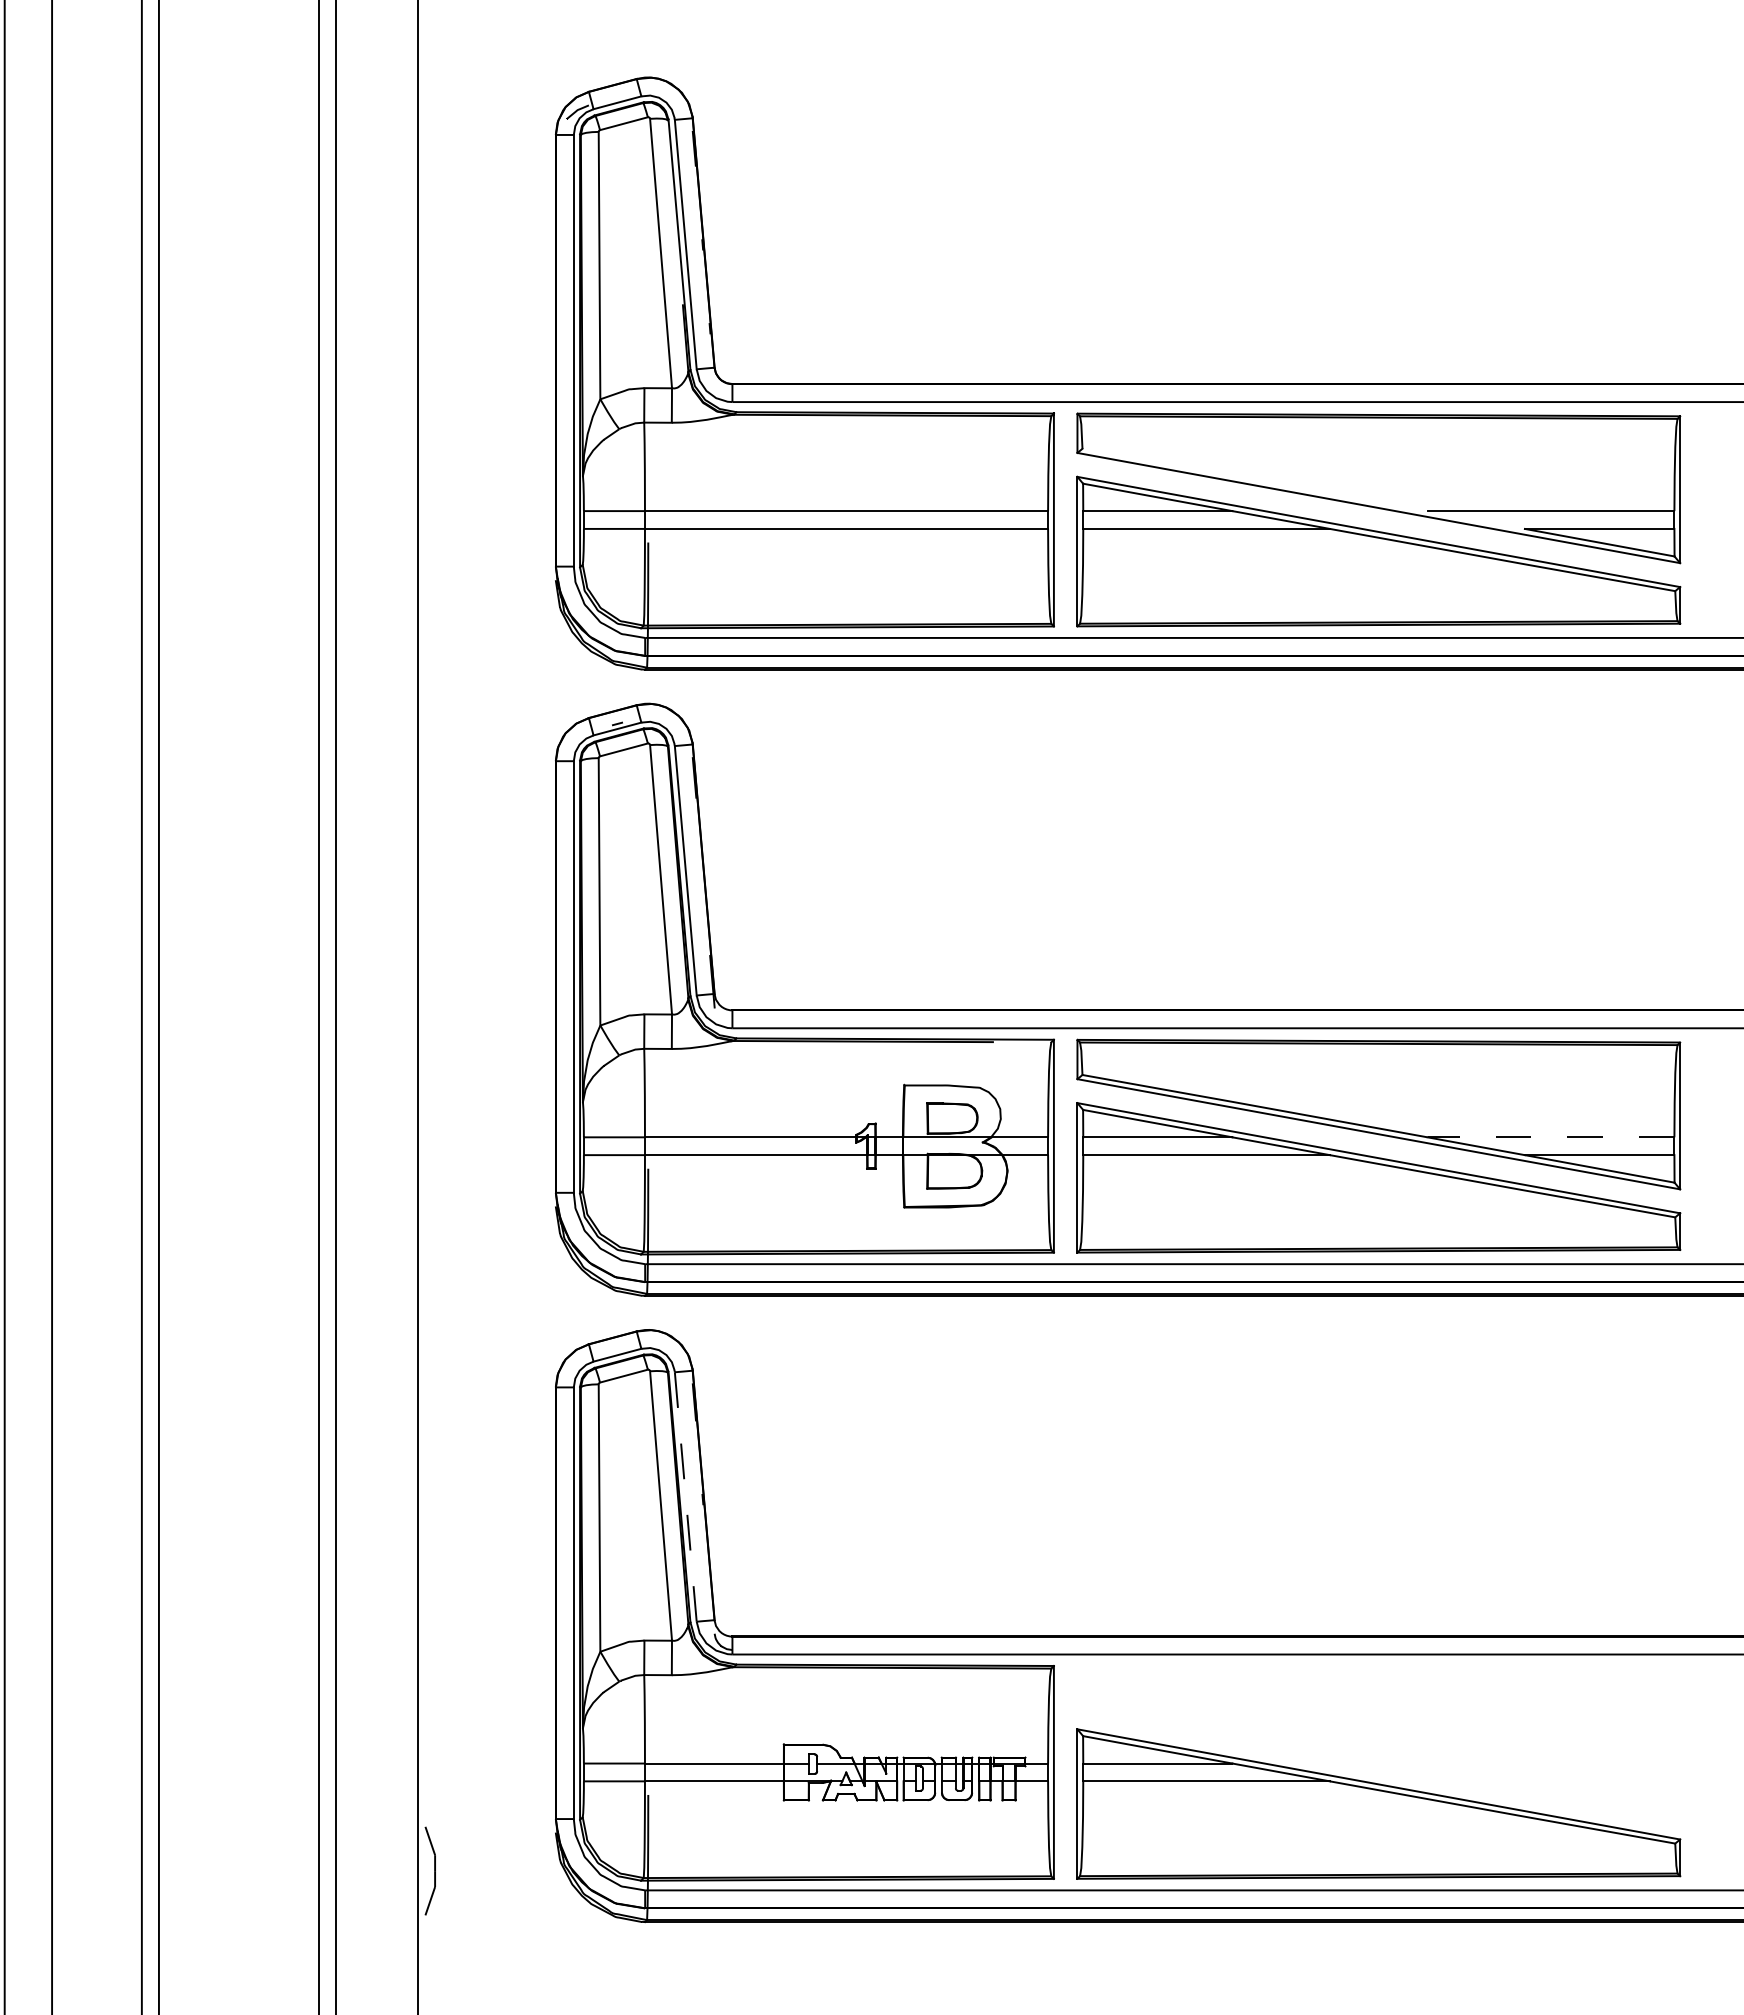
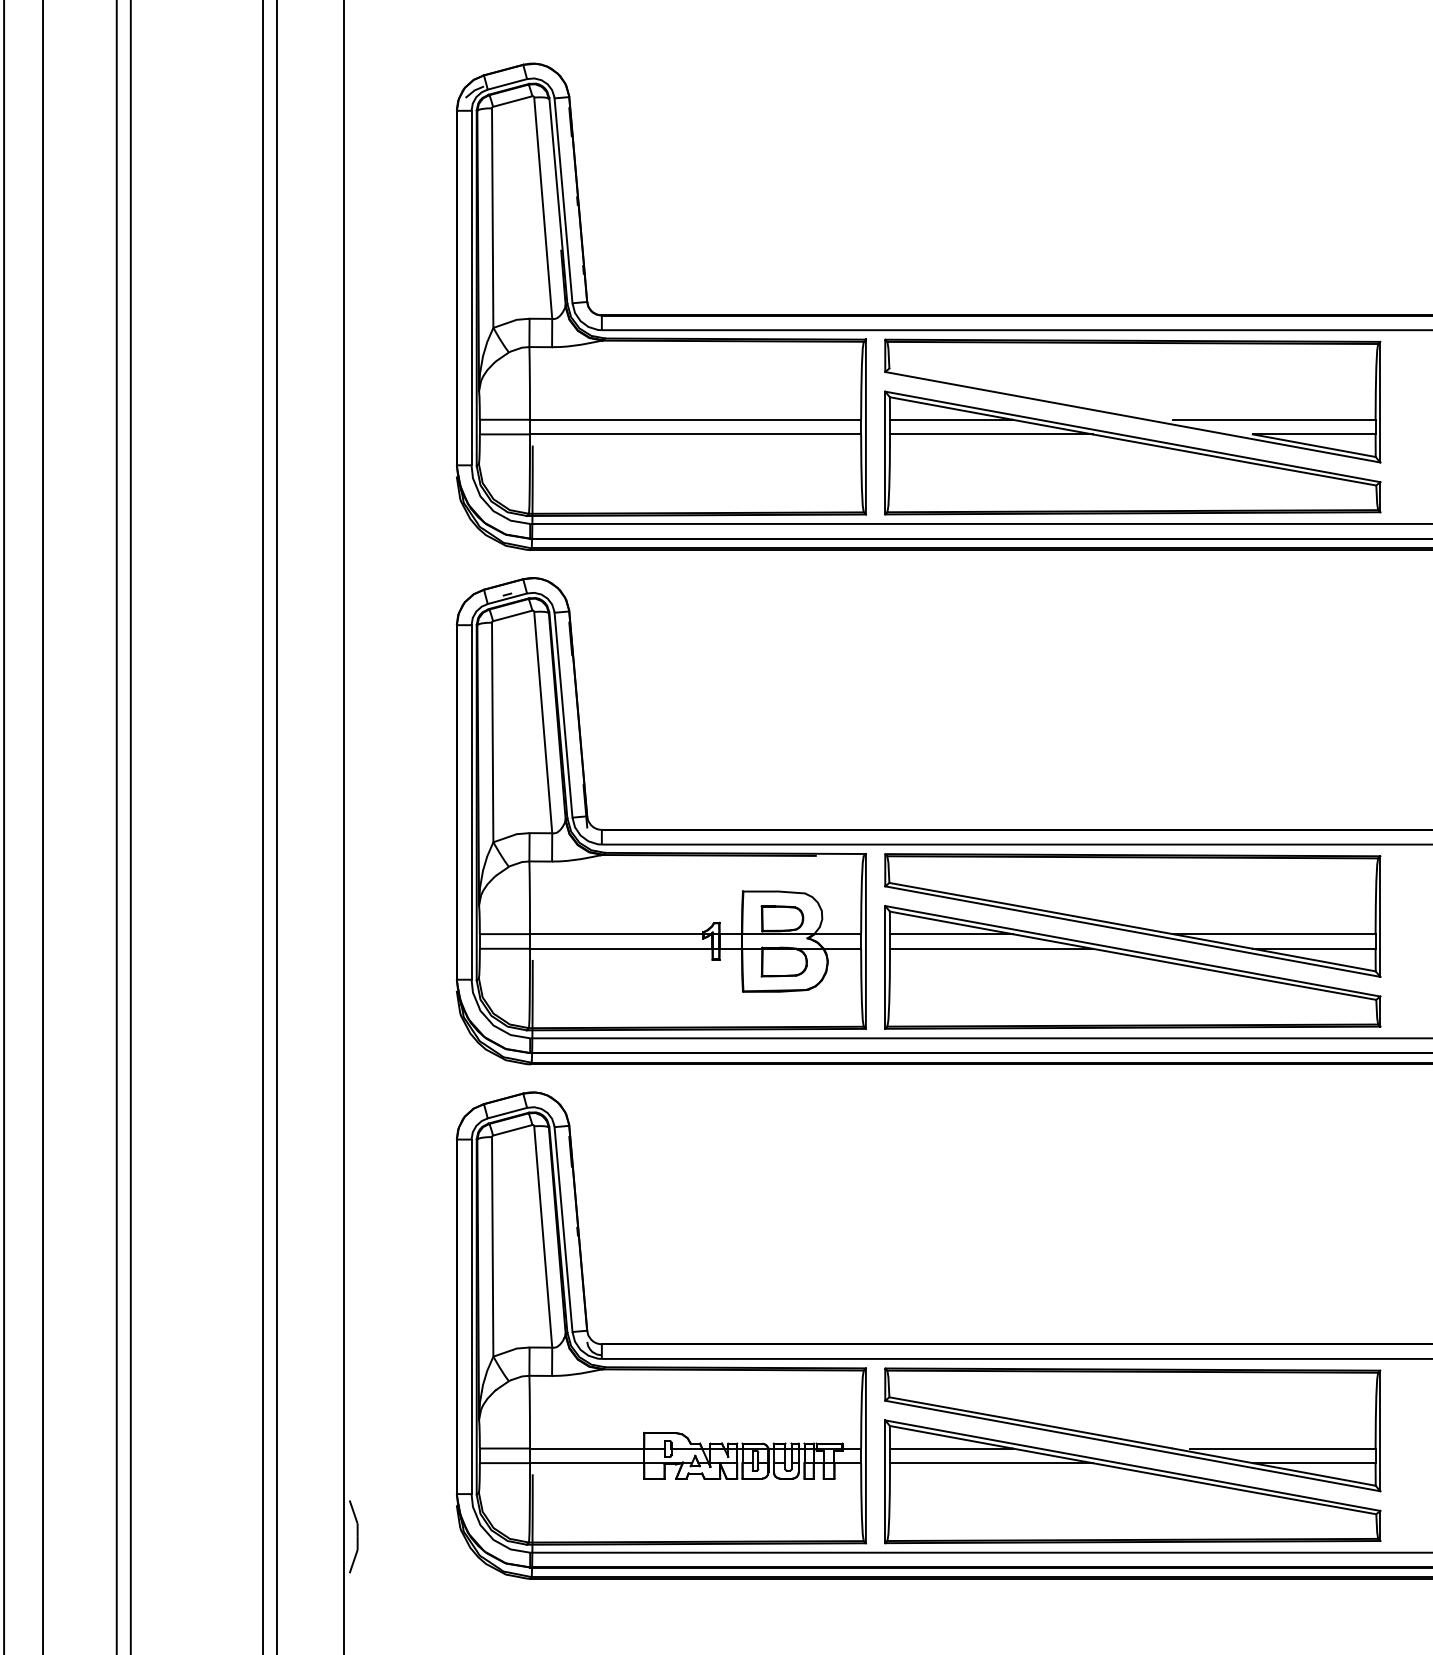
line: (1550, 1137) -> (1273, 934), dashed -> solid
line: (685, 1497) -> (563, 1229), dashed -> solid
part: (1378, 1740) -> (1132, 1429), added

